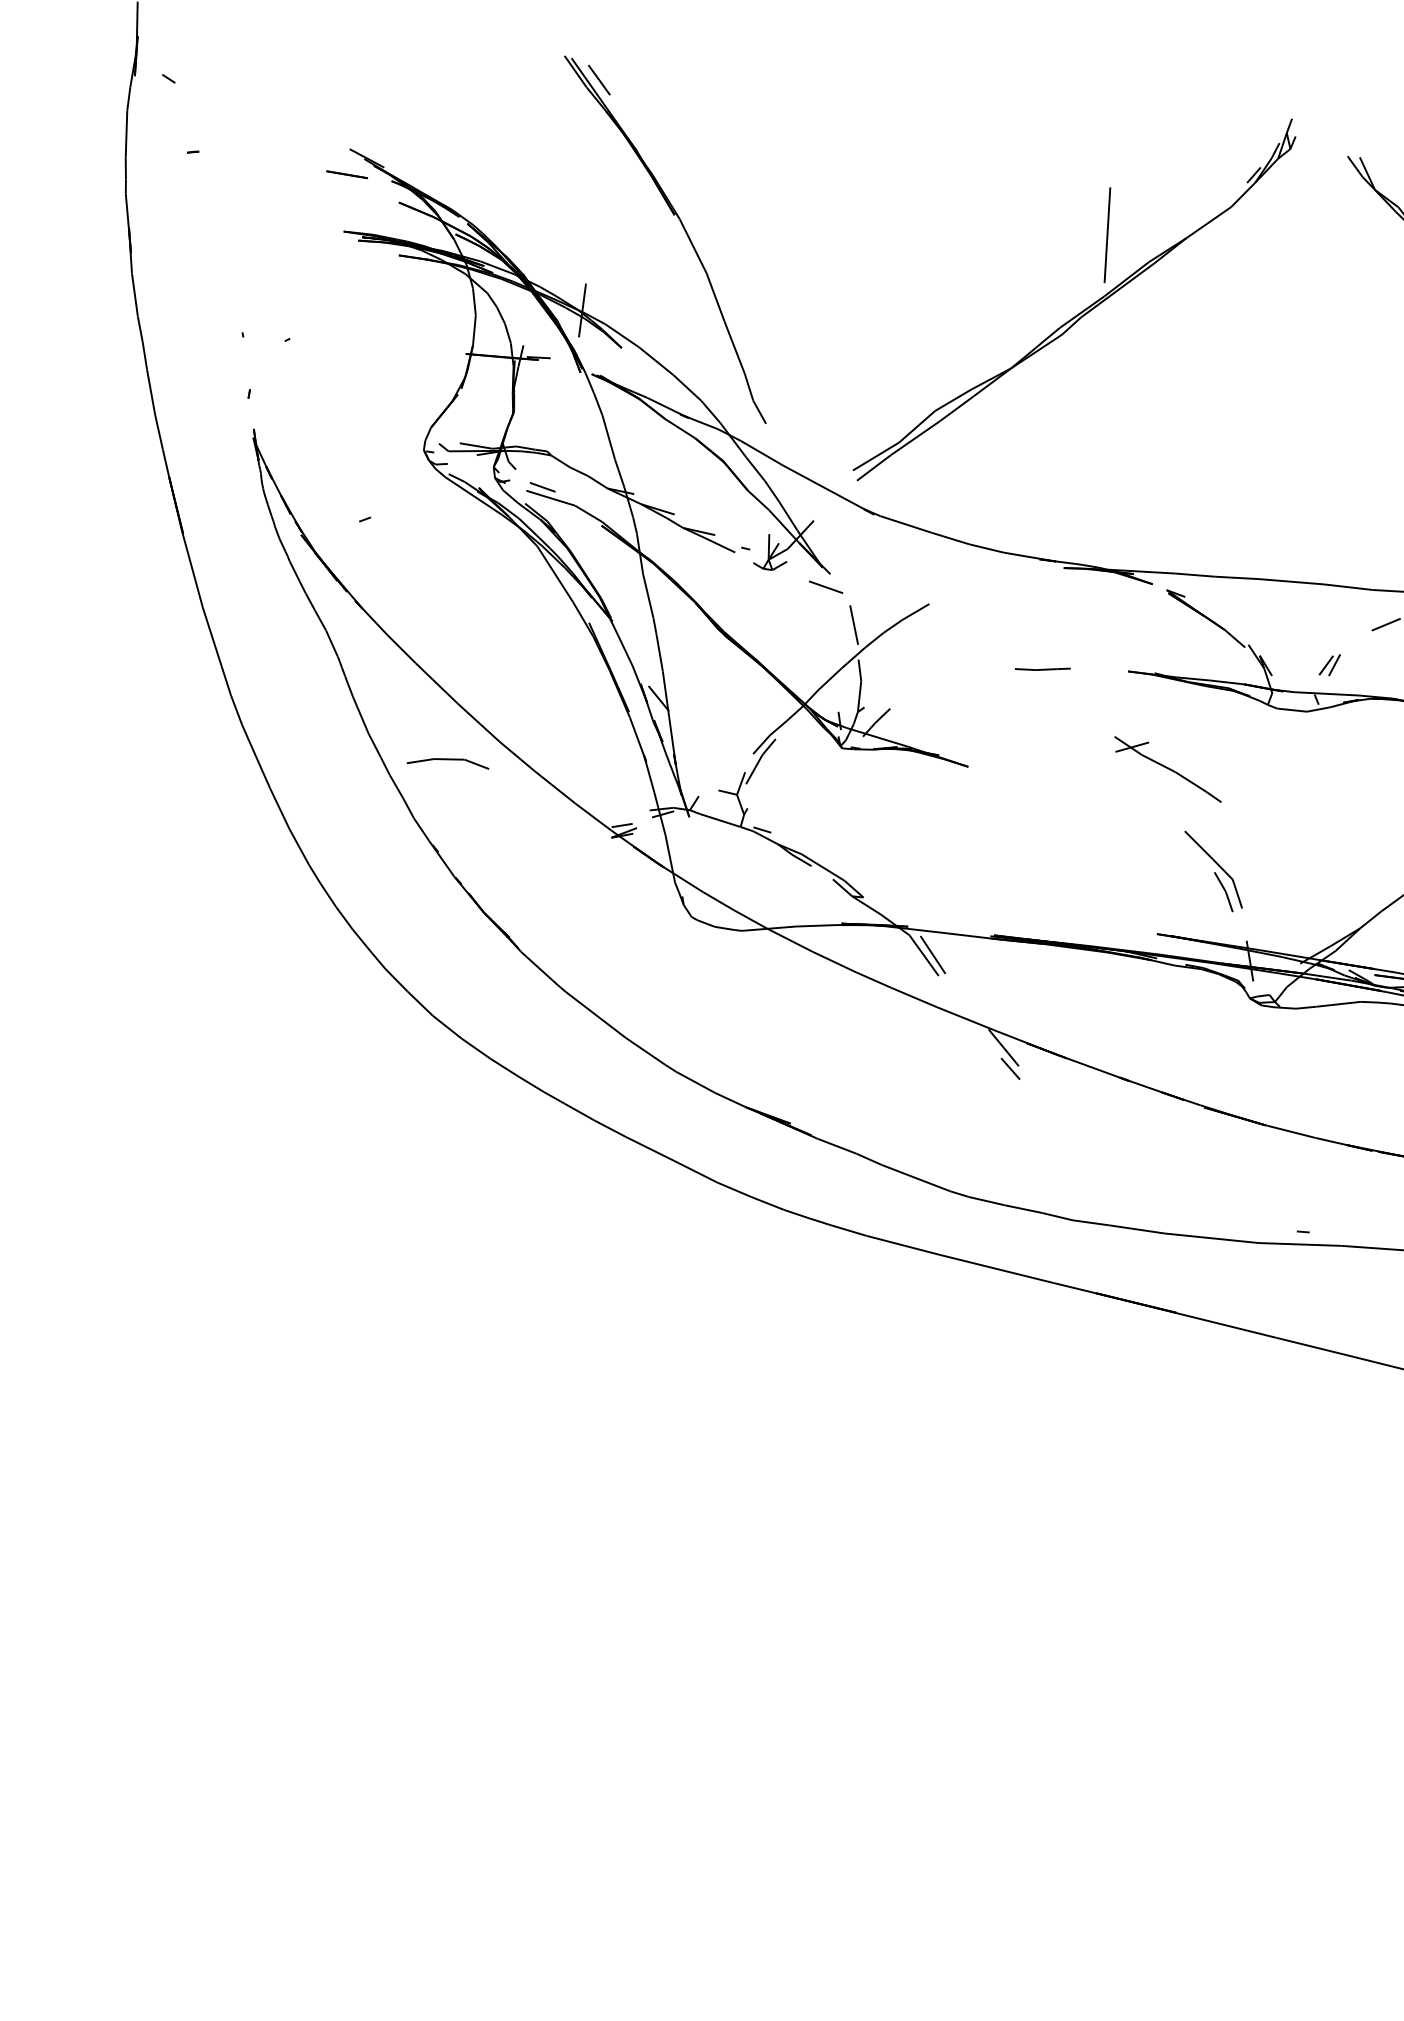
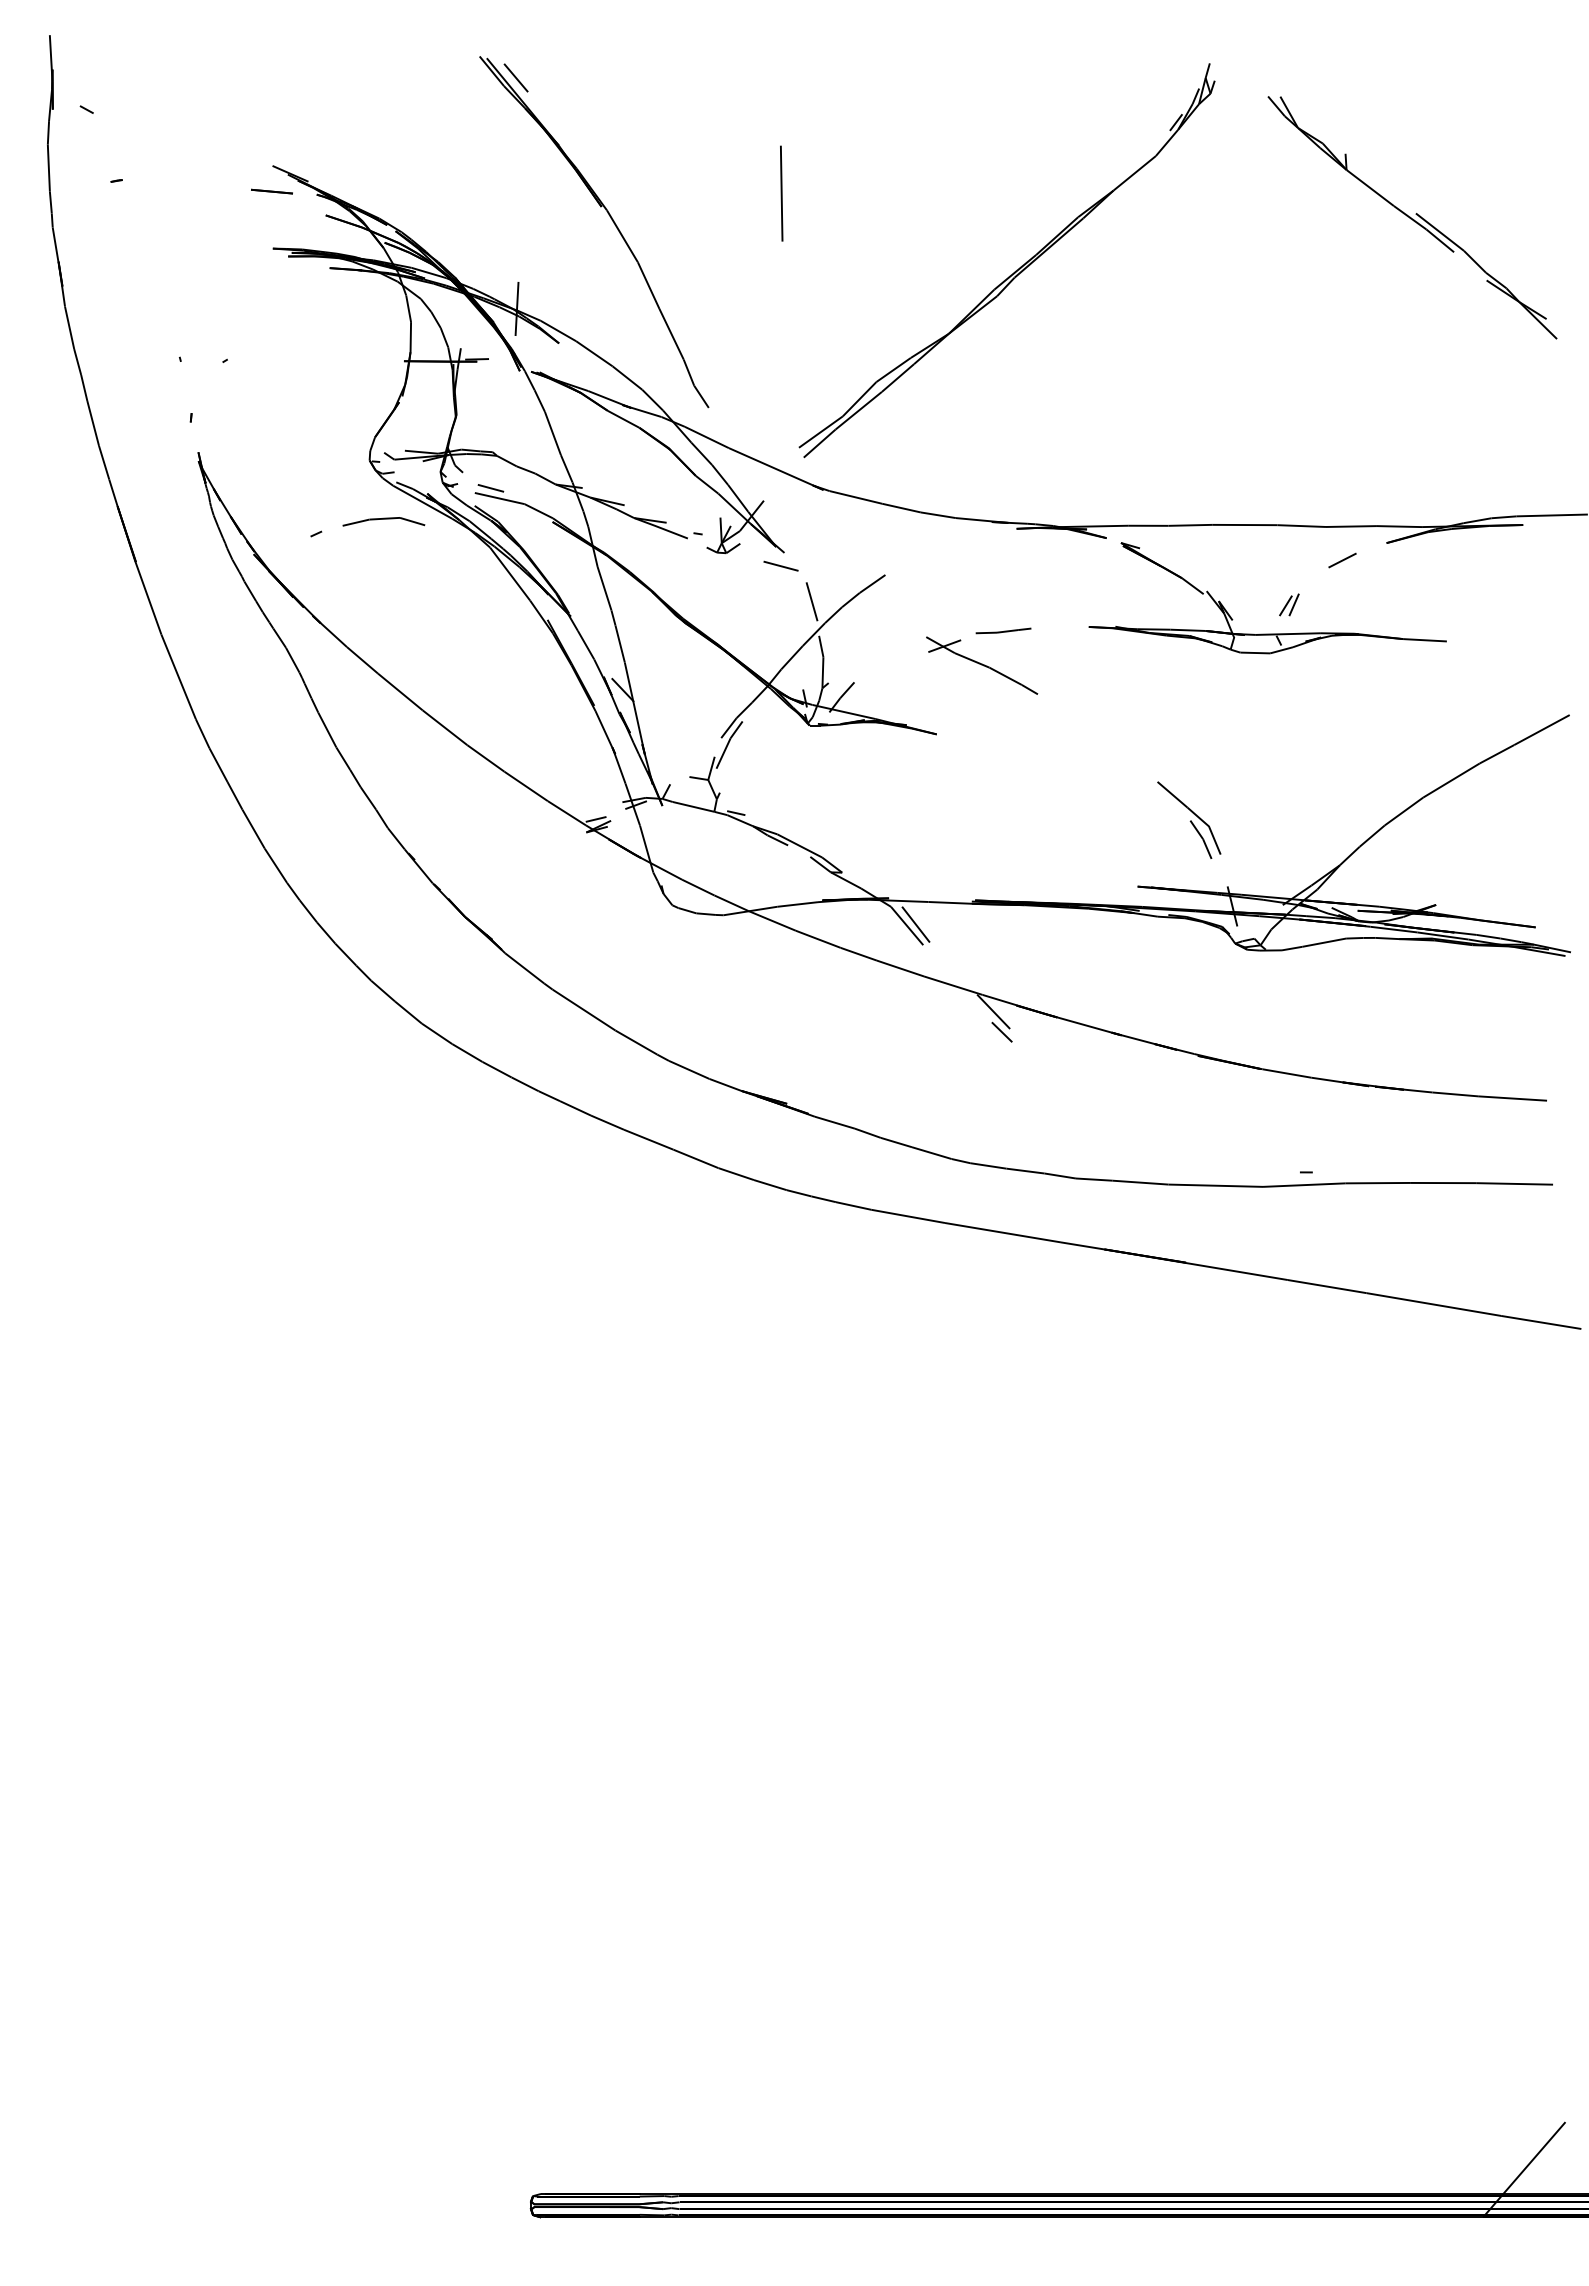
line: (1107, 235) -> (781, 193), moved
part: (447, 762) -> (383, 521), moved
part: (1168, 769) -> (982, 665), moved

